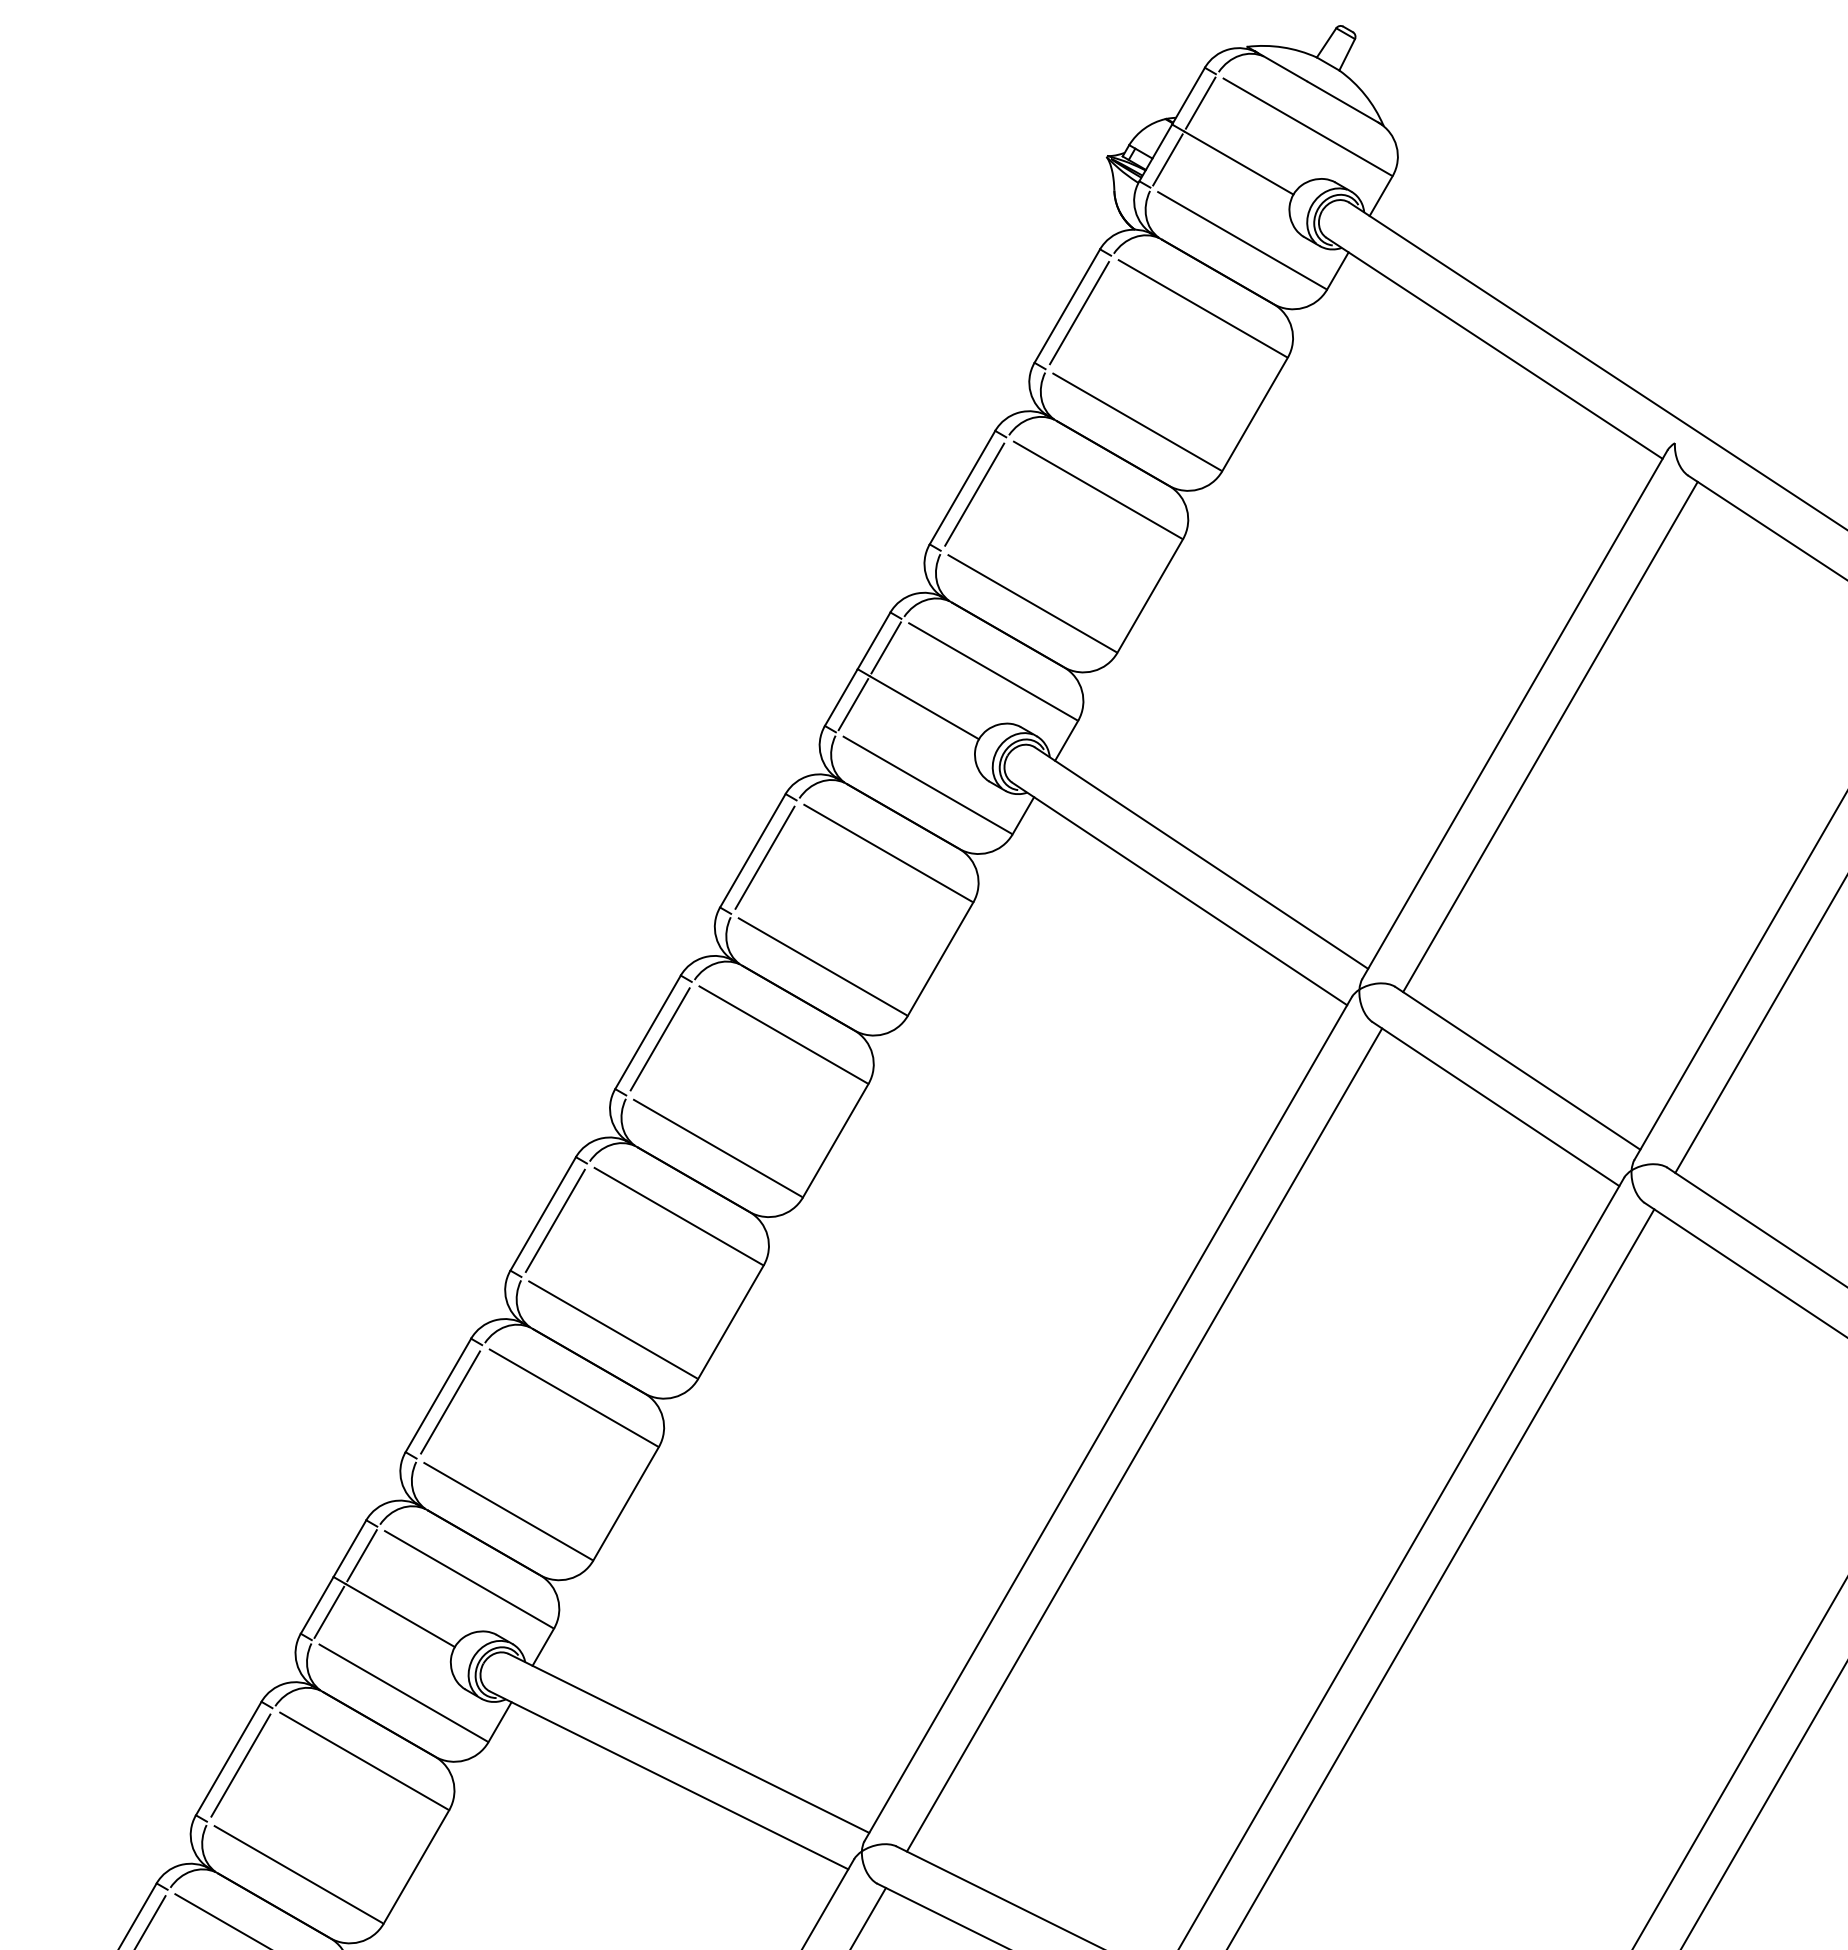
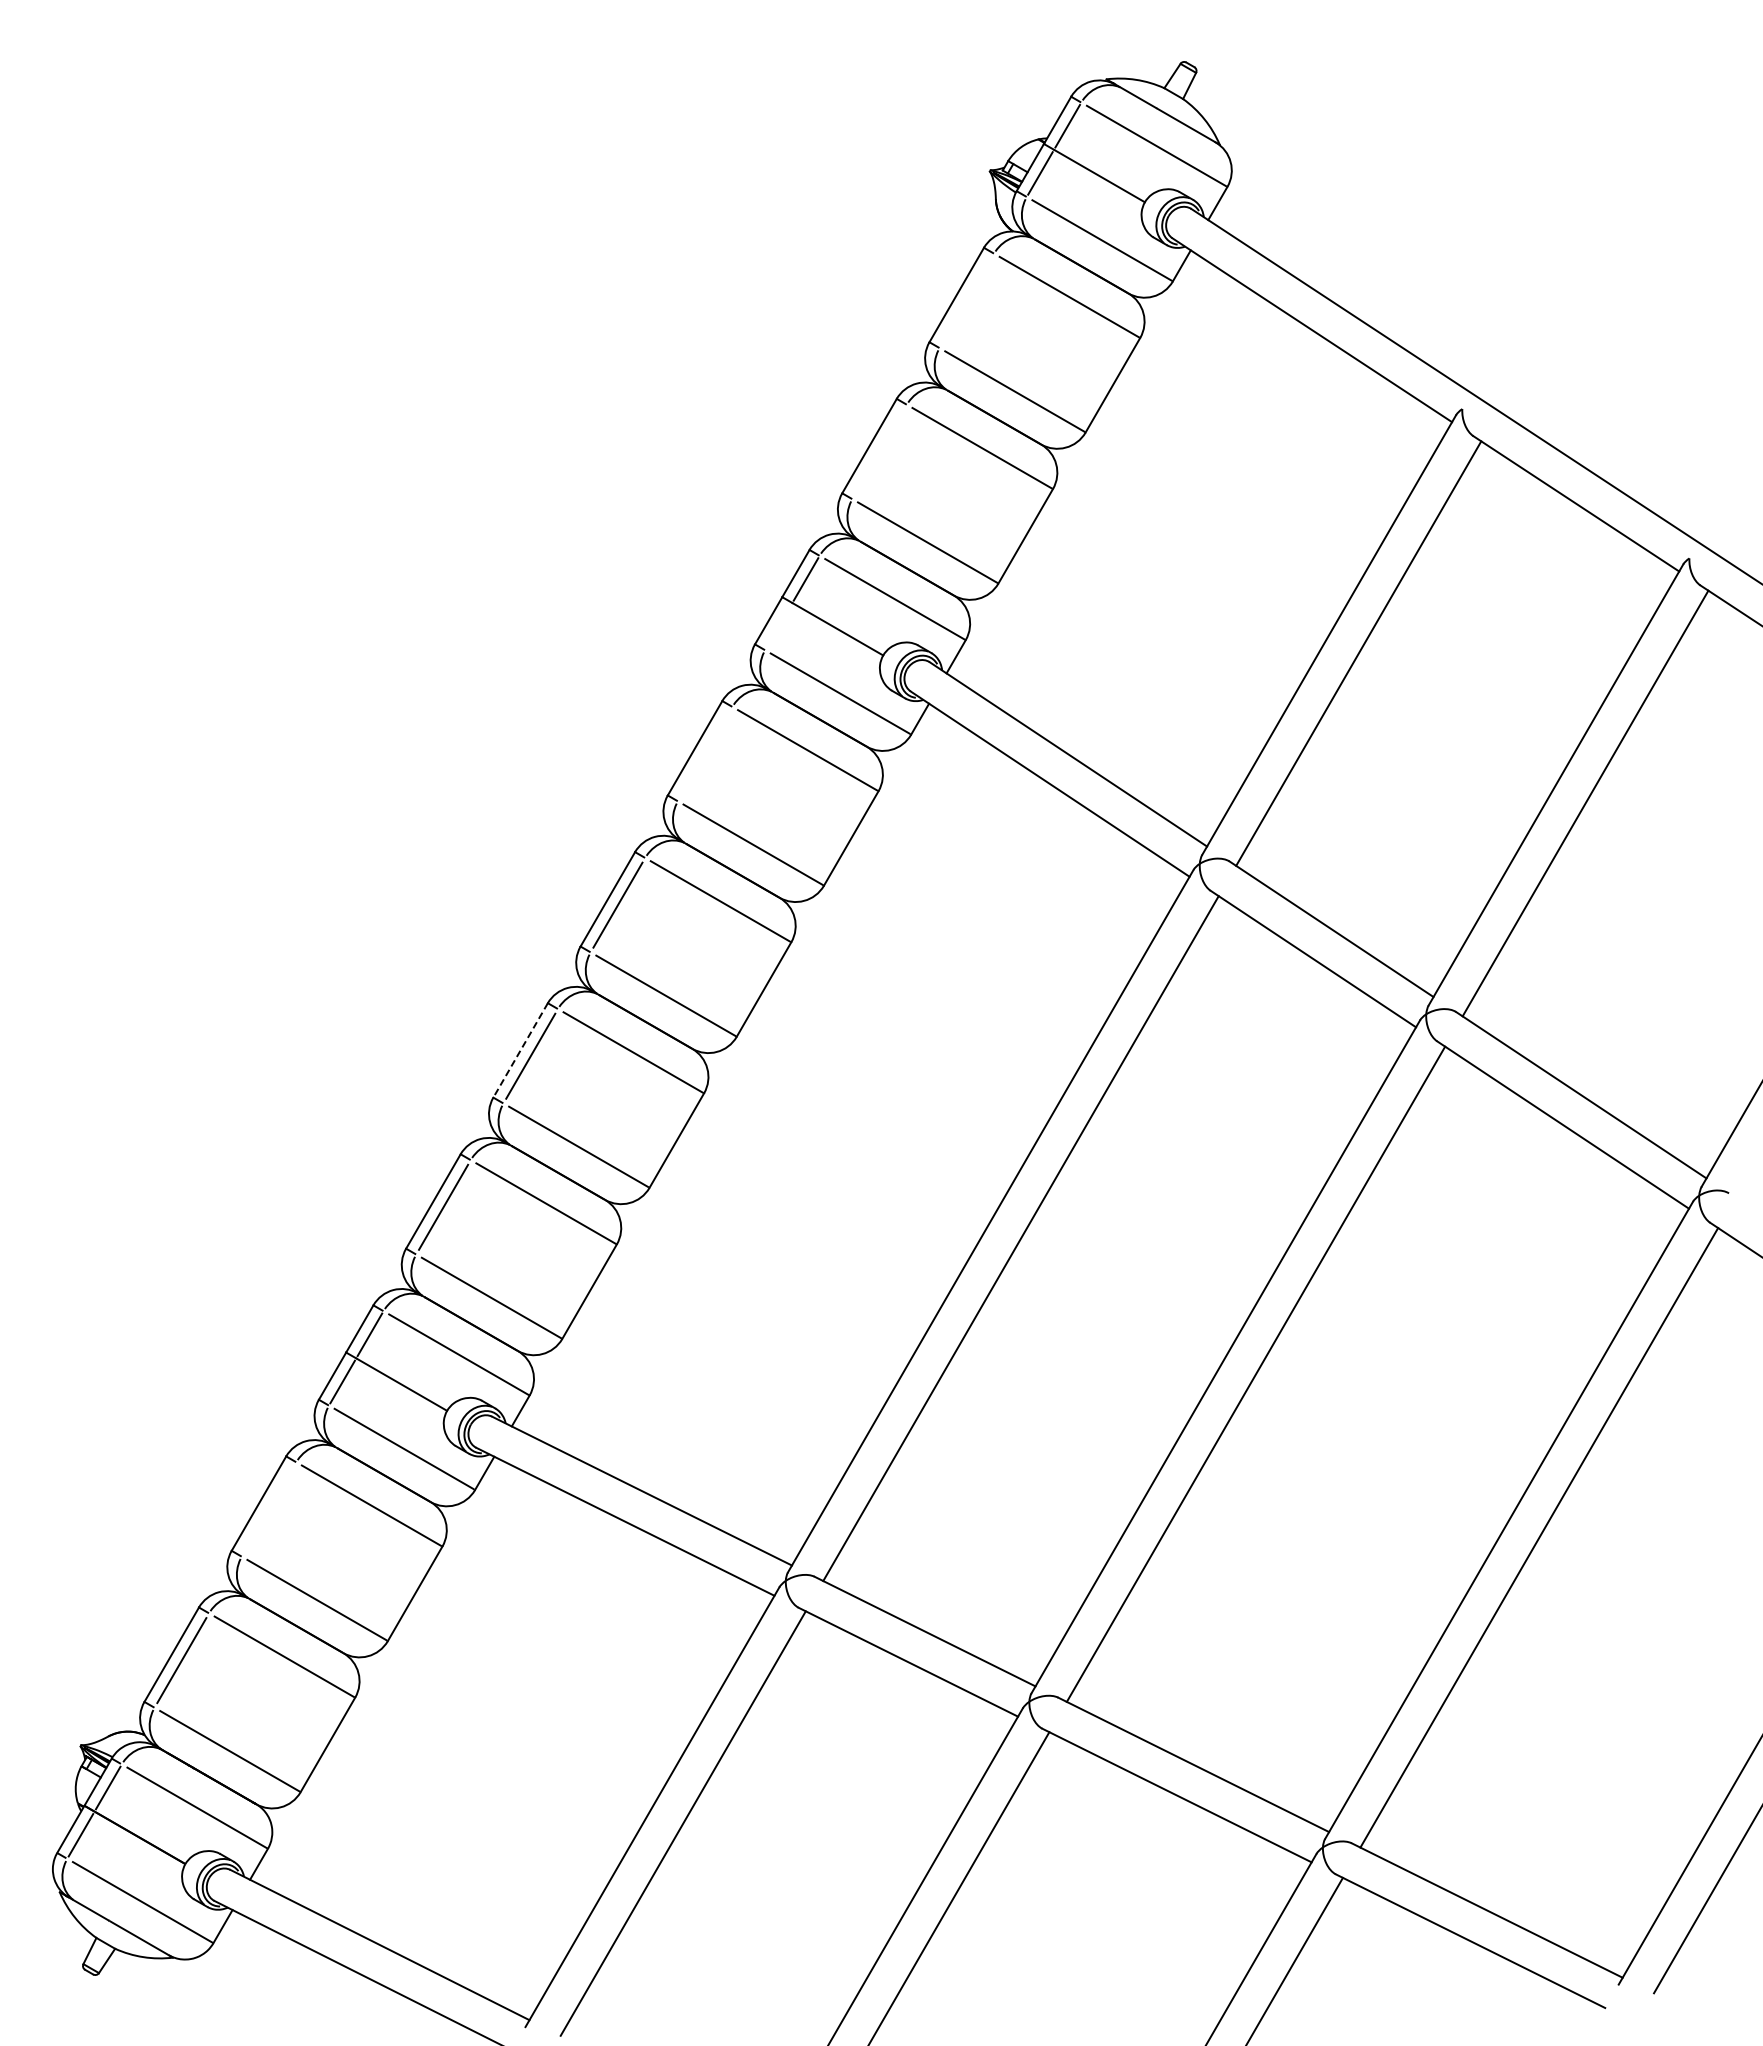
line: (1079, 312) -> (966, 300), removed
line: (974, 494) -> (879, 451), removed
line: (853, 704) -> (778, 626), removed
line: (764, 857) -> (704, 753), removed
line: (543, 1213) -> (520, 1050), solid -> dashed
line: (240, 1764) -> (268, 1508), removed

